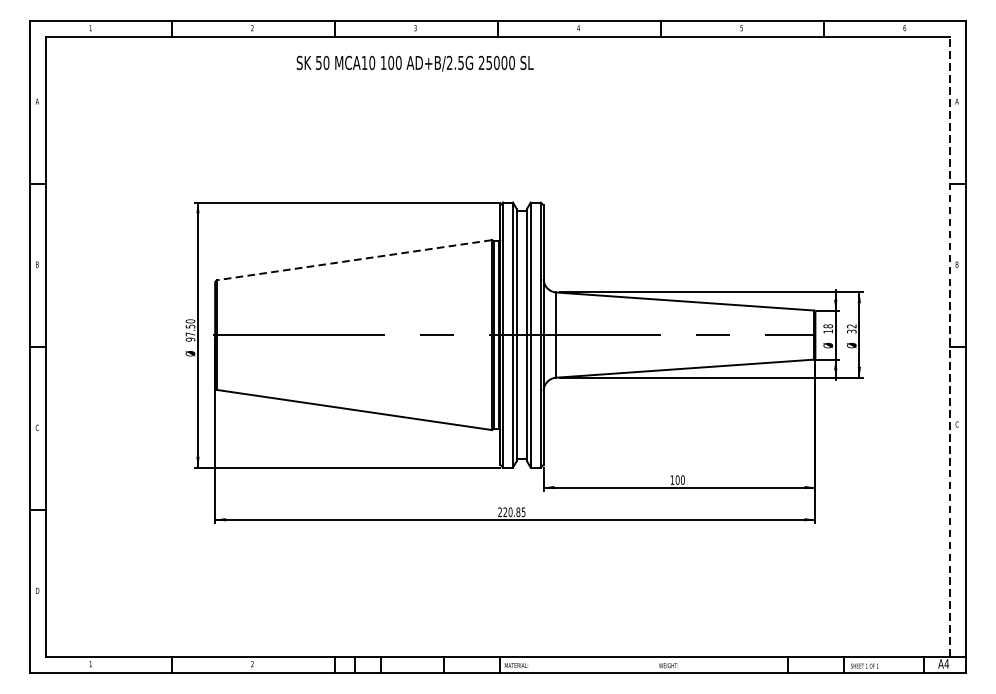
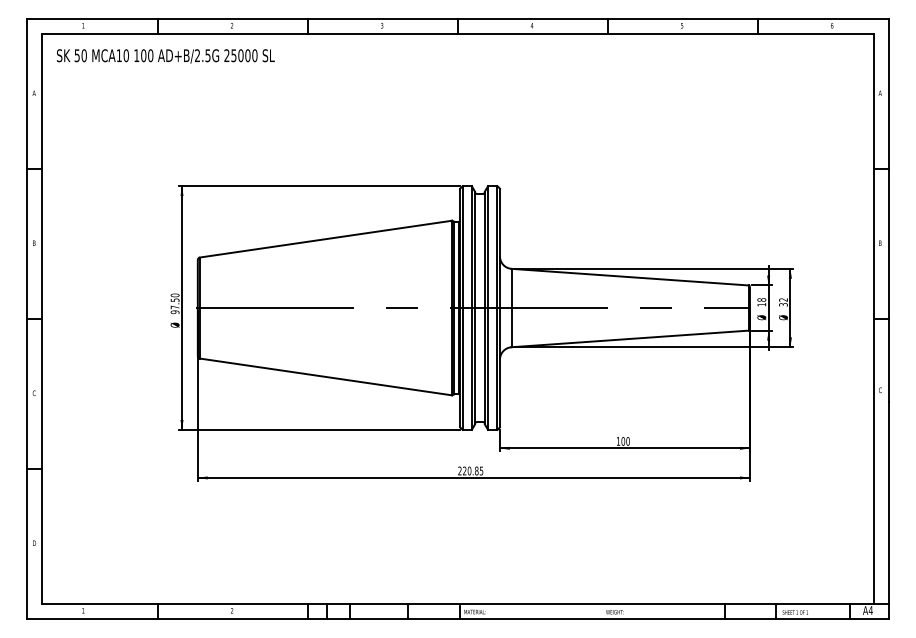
text: (414, 63) -> (165, 56), moved
line: (353, 260) -> (325, 239), dashed -> solid
line: (949, 346) -> (873, 318), dashed -> solid

